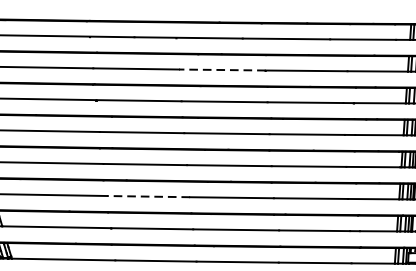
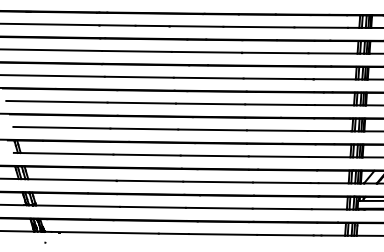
line: (221, 70) -> (206, 52), dashed -> solid
line: (149, 197) -> (147, 155), dashed -> solid

